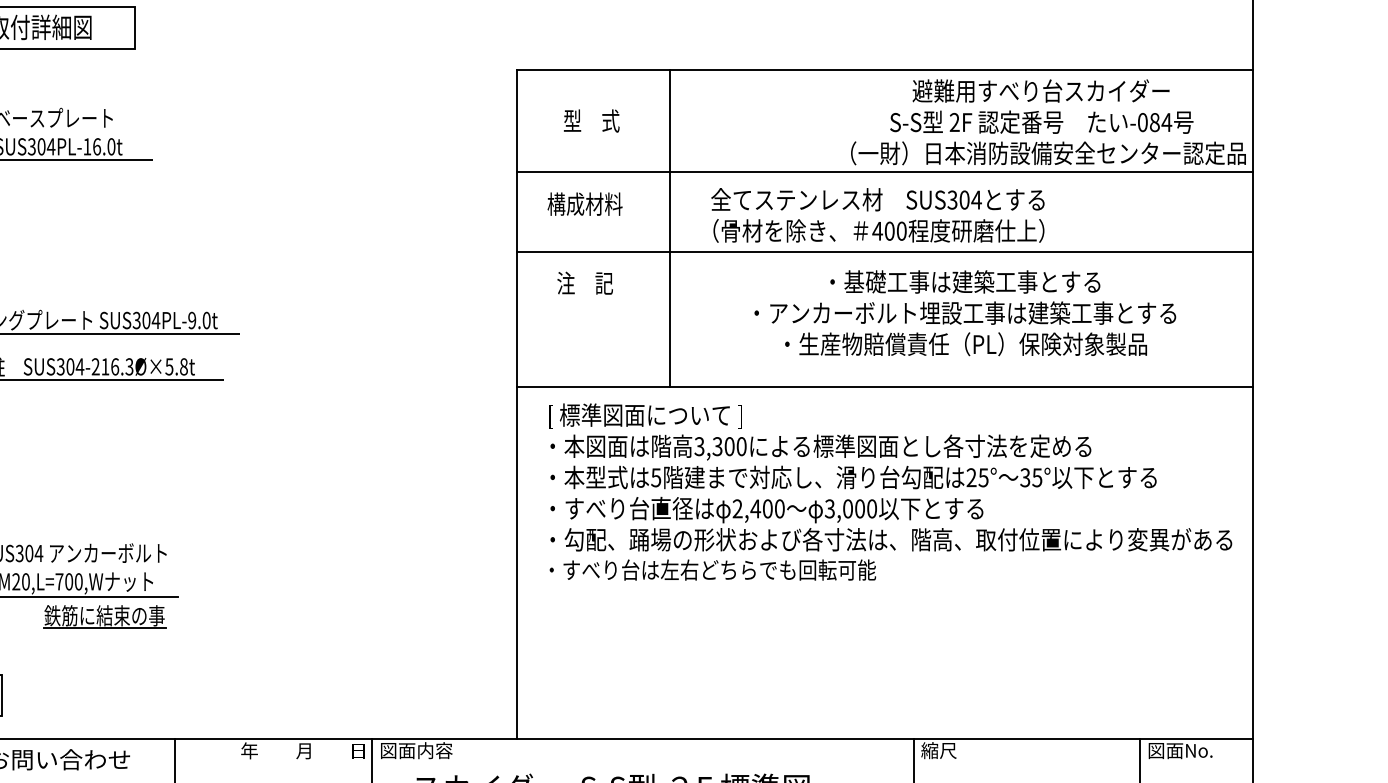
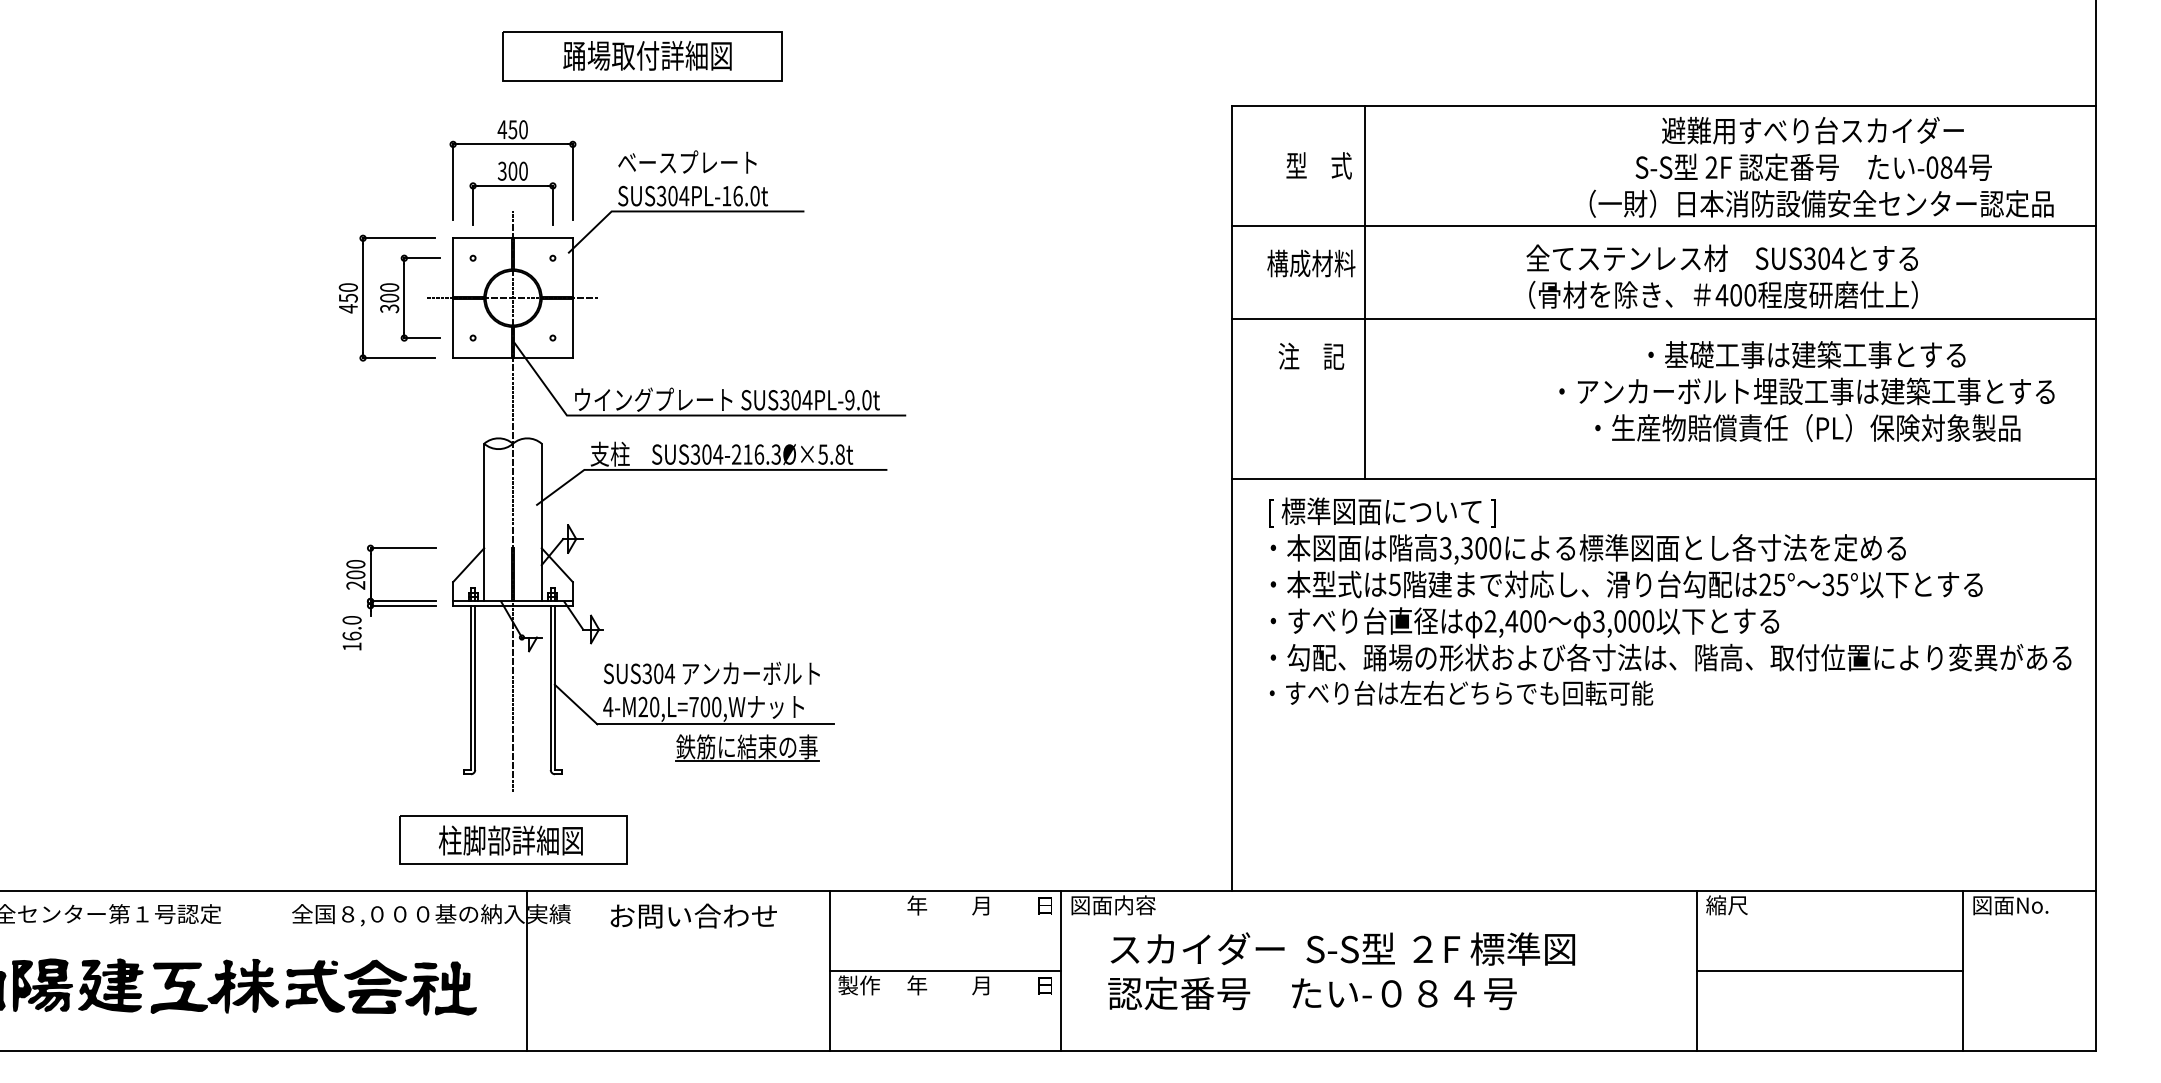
text: (1048, 121) -> (1821, 166), moved
text: (877, 215) -> (1721, 276), moved
line: (670, 228) -> (1364, 292), moved
text: (964, 313) -> (1806, 391), moved

